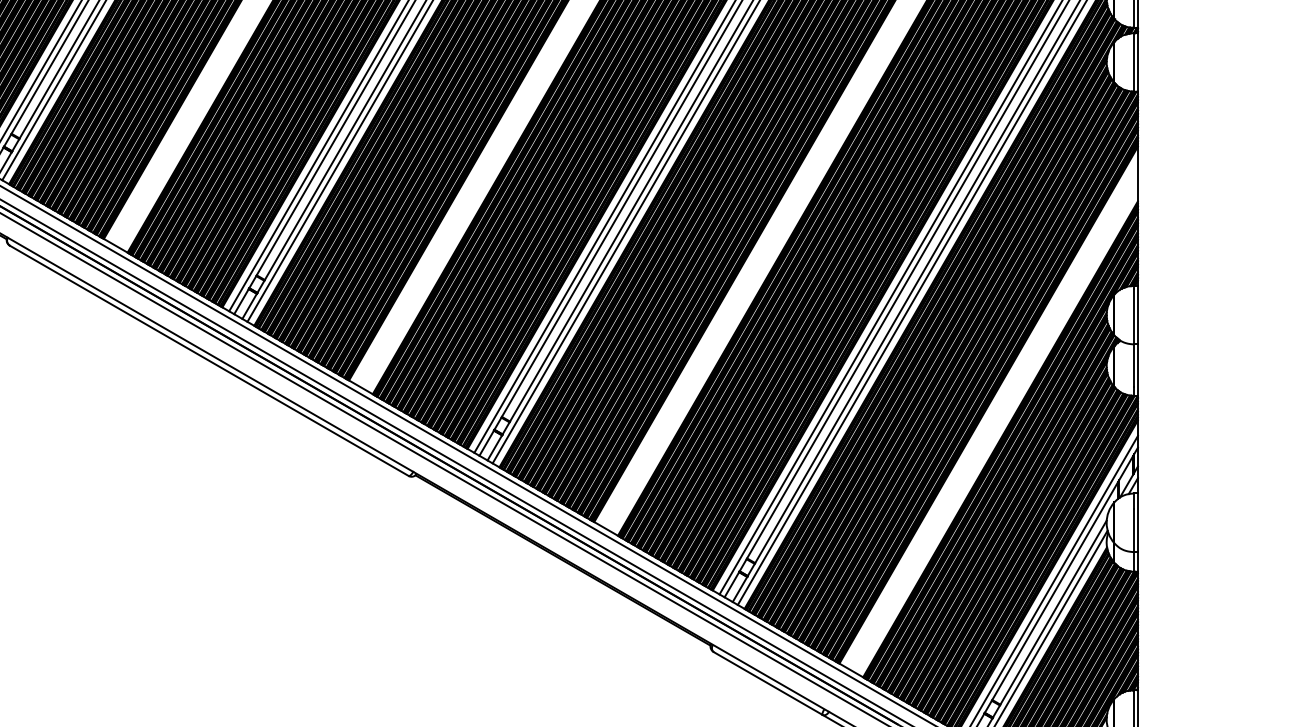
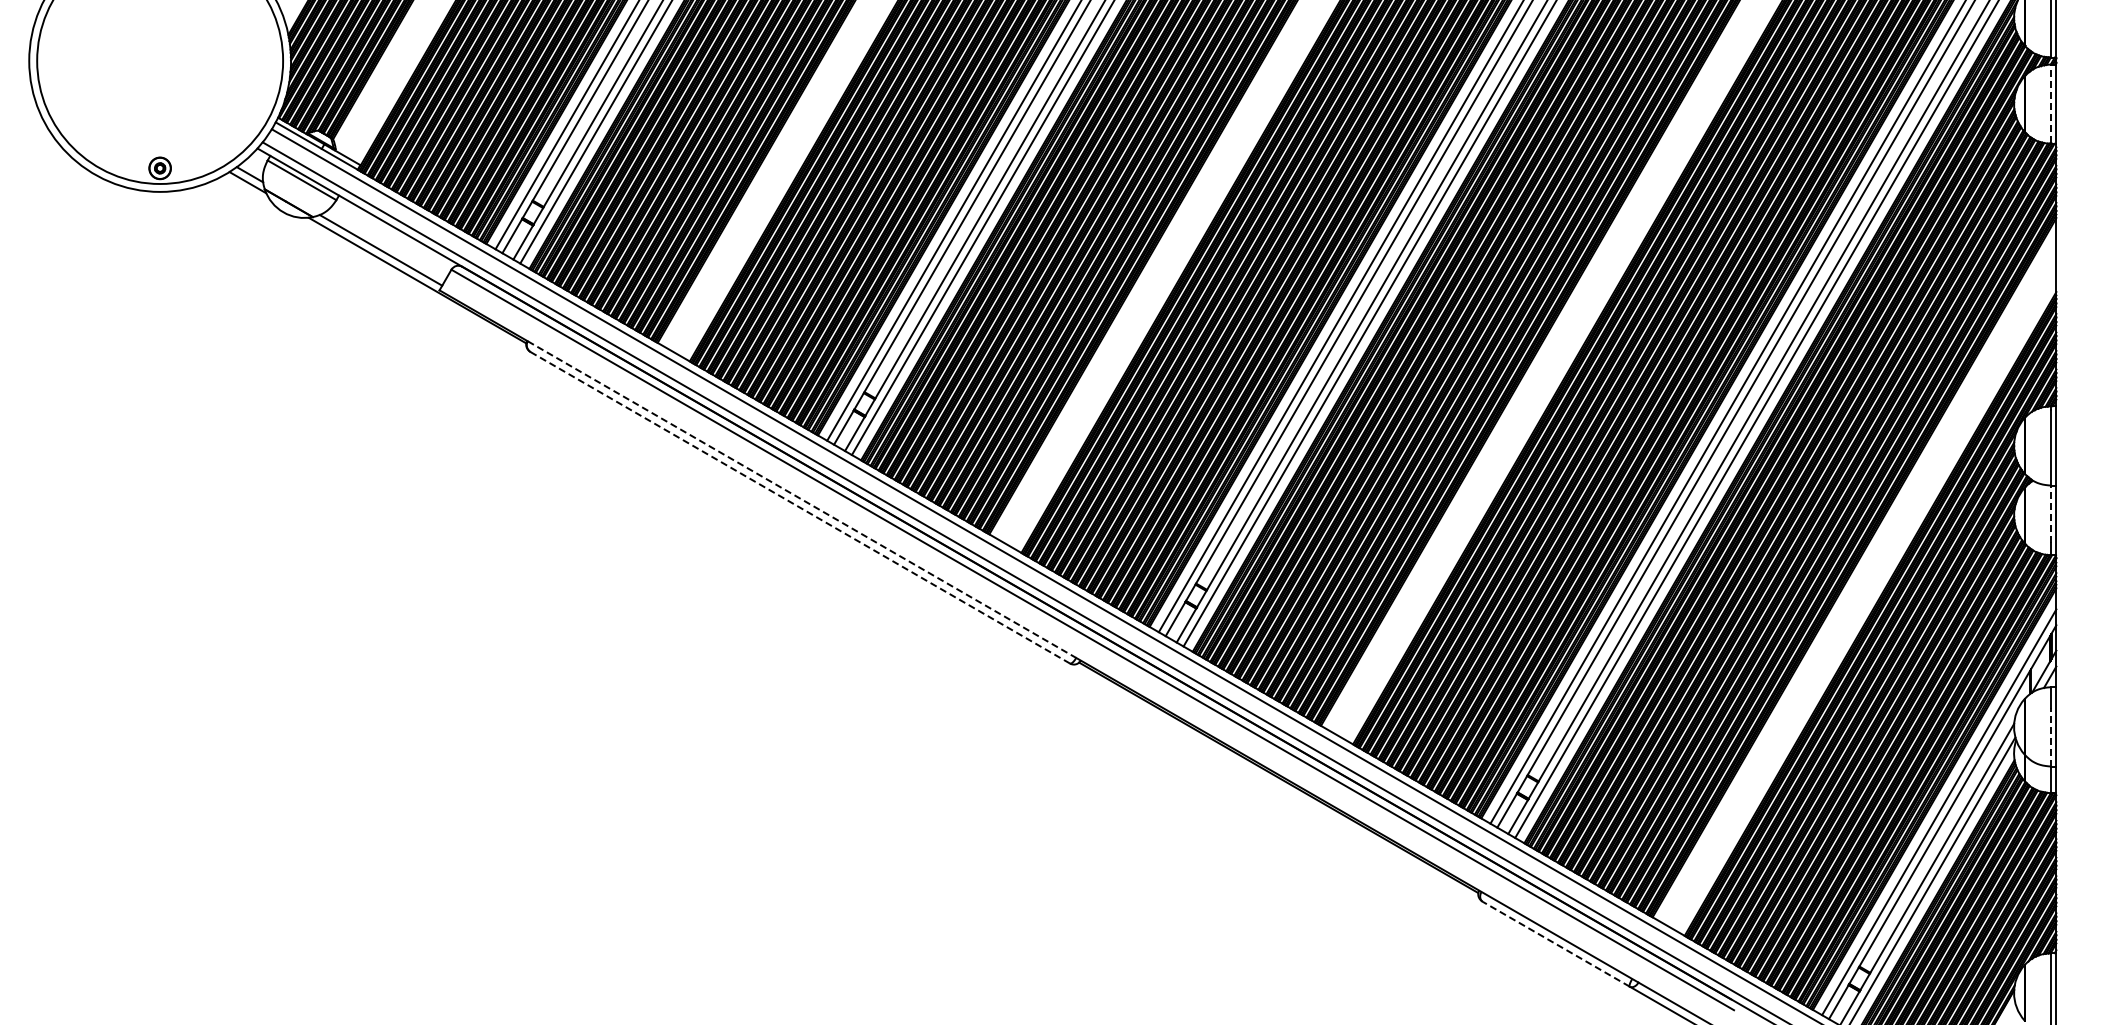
line: (1134, 61) -> (2051, 103), solid -> dashed
line: (210, 354) -> (802, 499), solid -> dashed
line: (209, 360) -> (800, 507), solid -> dashed
line: (1134, 365) -> (2051, 514), solid -> dashed
line: (1134, 529) -> (2051, 736), solid -> dashed
line: (768, 683) -> (1556, 944), solid -> dashed

